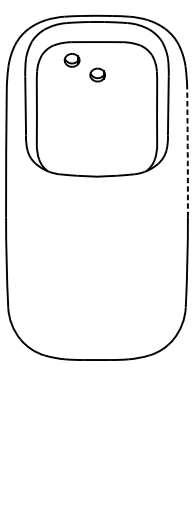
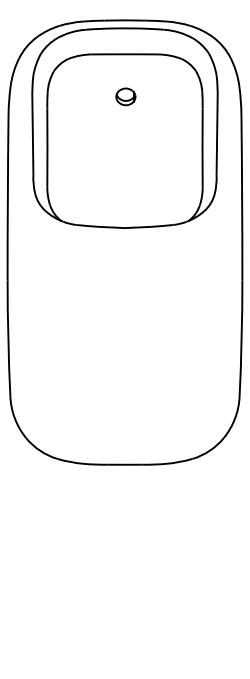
part: (71, 60) -> (92, 77), removed
arc: (188, 153) -> (242, 197), dashed -> solid

